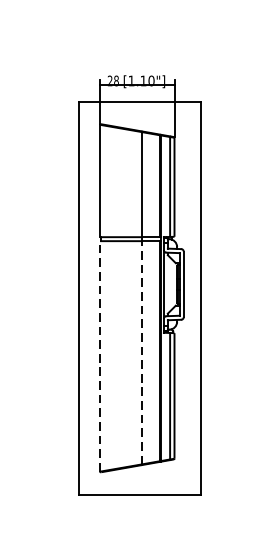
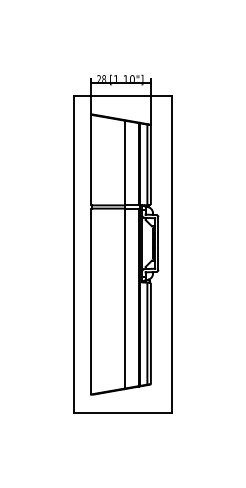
line: (141, 352) -> (124, 298), dashed -> solid
line: (99, 356) -> (90, 301), dashed -> solid

